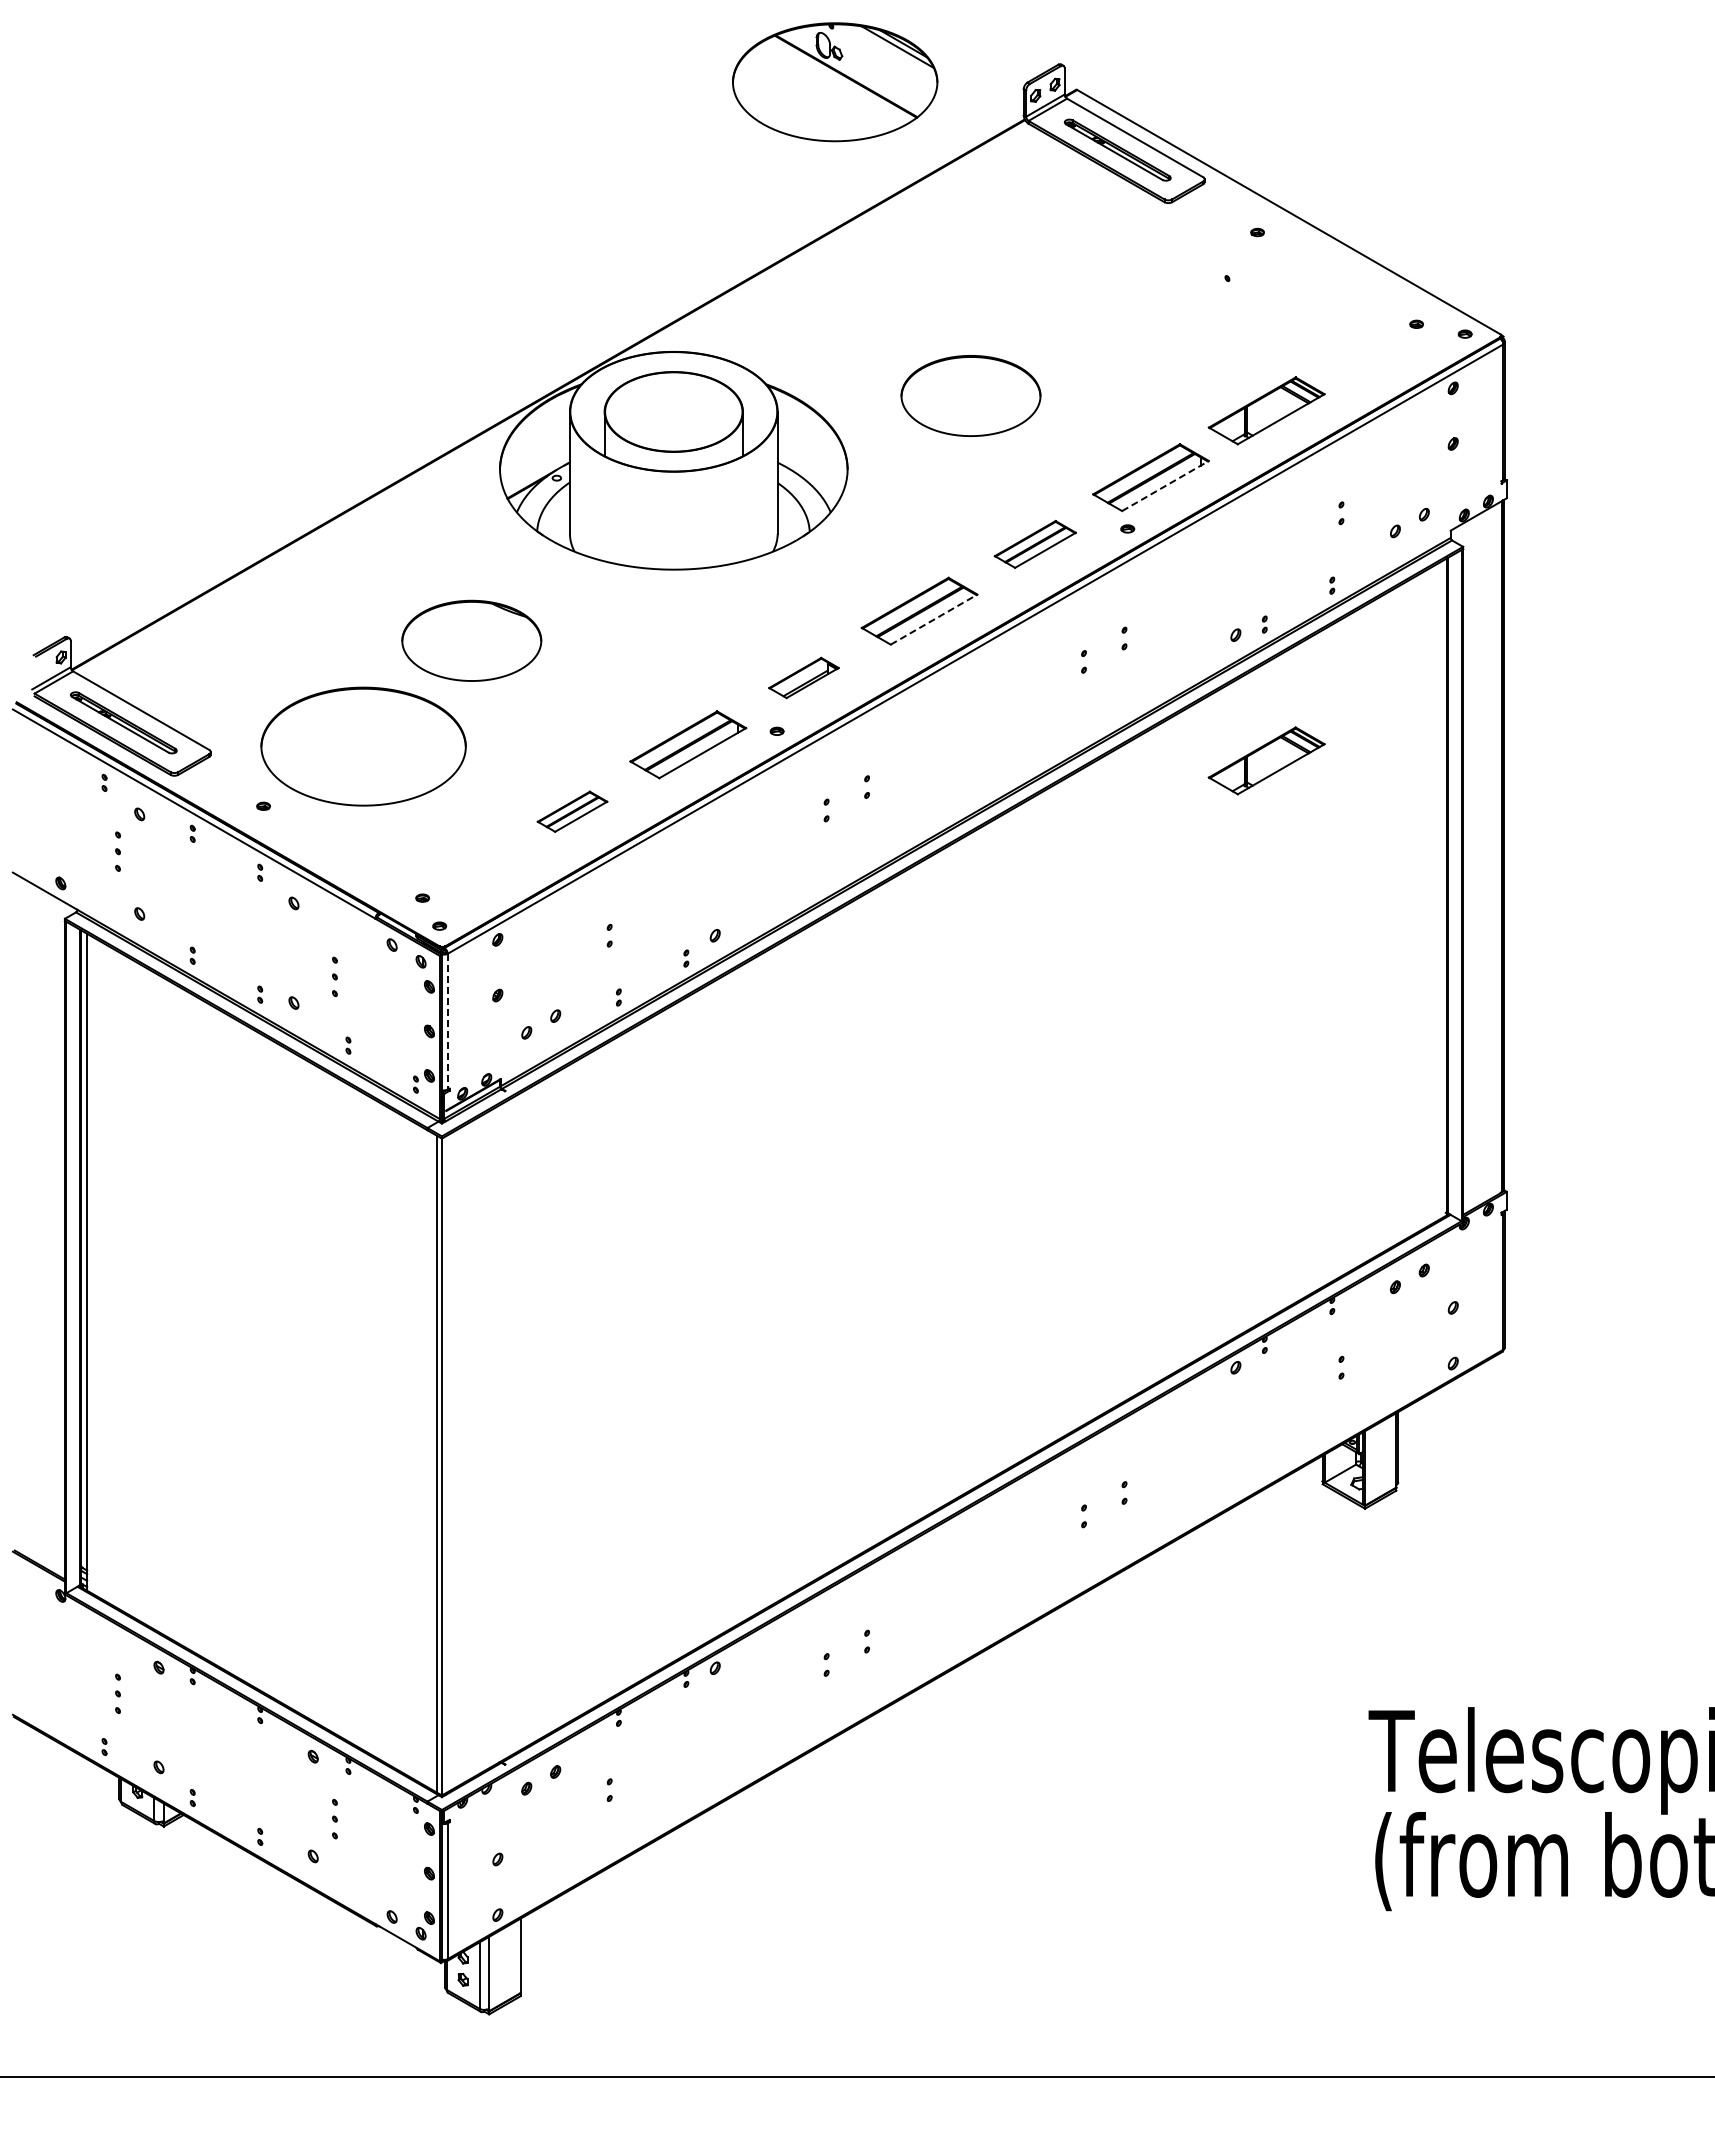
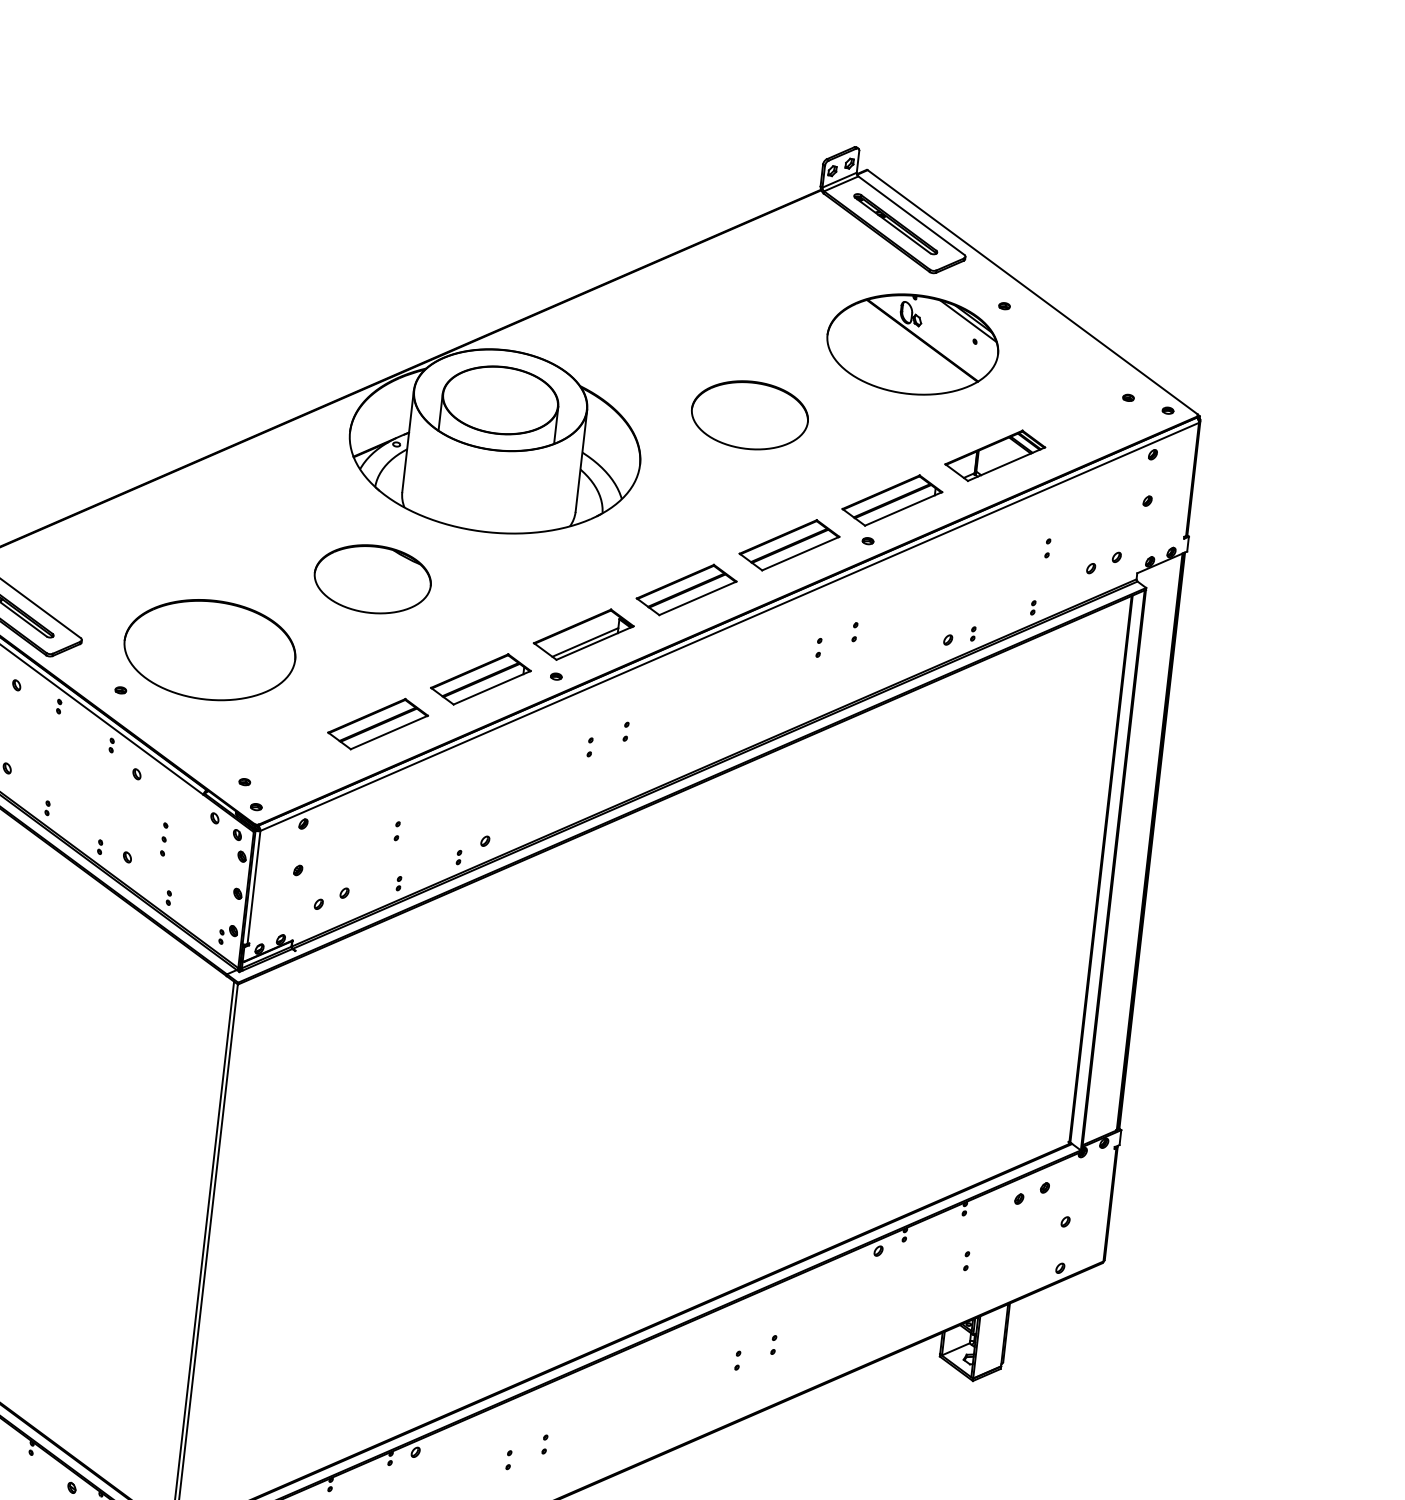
part: (835, 82) -> (913, 344), moved
line: (1165, 485) -> (903, 508), dashed -> solid
part: (1035, 544) -> (789, 545), size x1.43
line: (934, 619) -> (698, 598), dashed -> solid
part: (471, 640) -> (372, 578), moved
part: (803, 677) -> (583, 634), size x1.67
part: (1266, 760) -> (961, 747), removed
part: (572, 811) -> (378, 724), size x1.67
line: (447, 1021) -> (253, 887), dashed -> solid

